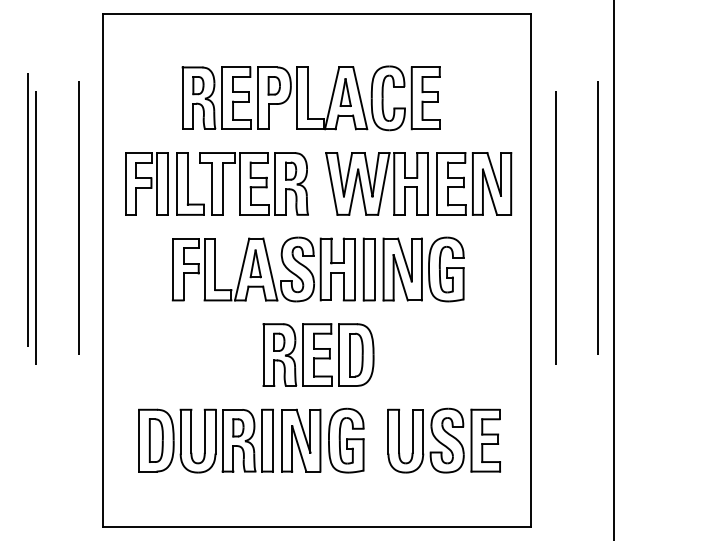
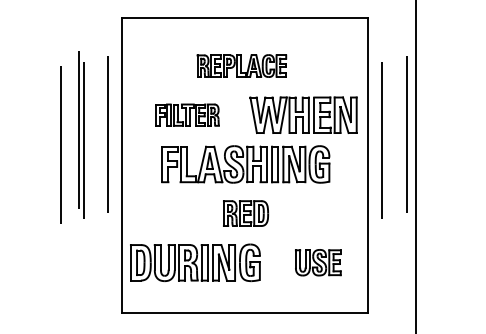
part: (310, 97) -> (241, 65), size x0.6
part: (216, 182) -> (187, 114), size x0.6
part: (317, 354) -> (245, 213), size x0.7
part: (251, 440) -> (195, 262), moved
part: (444, 440) -> (318, 262), size x0.7

